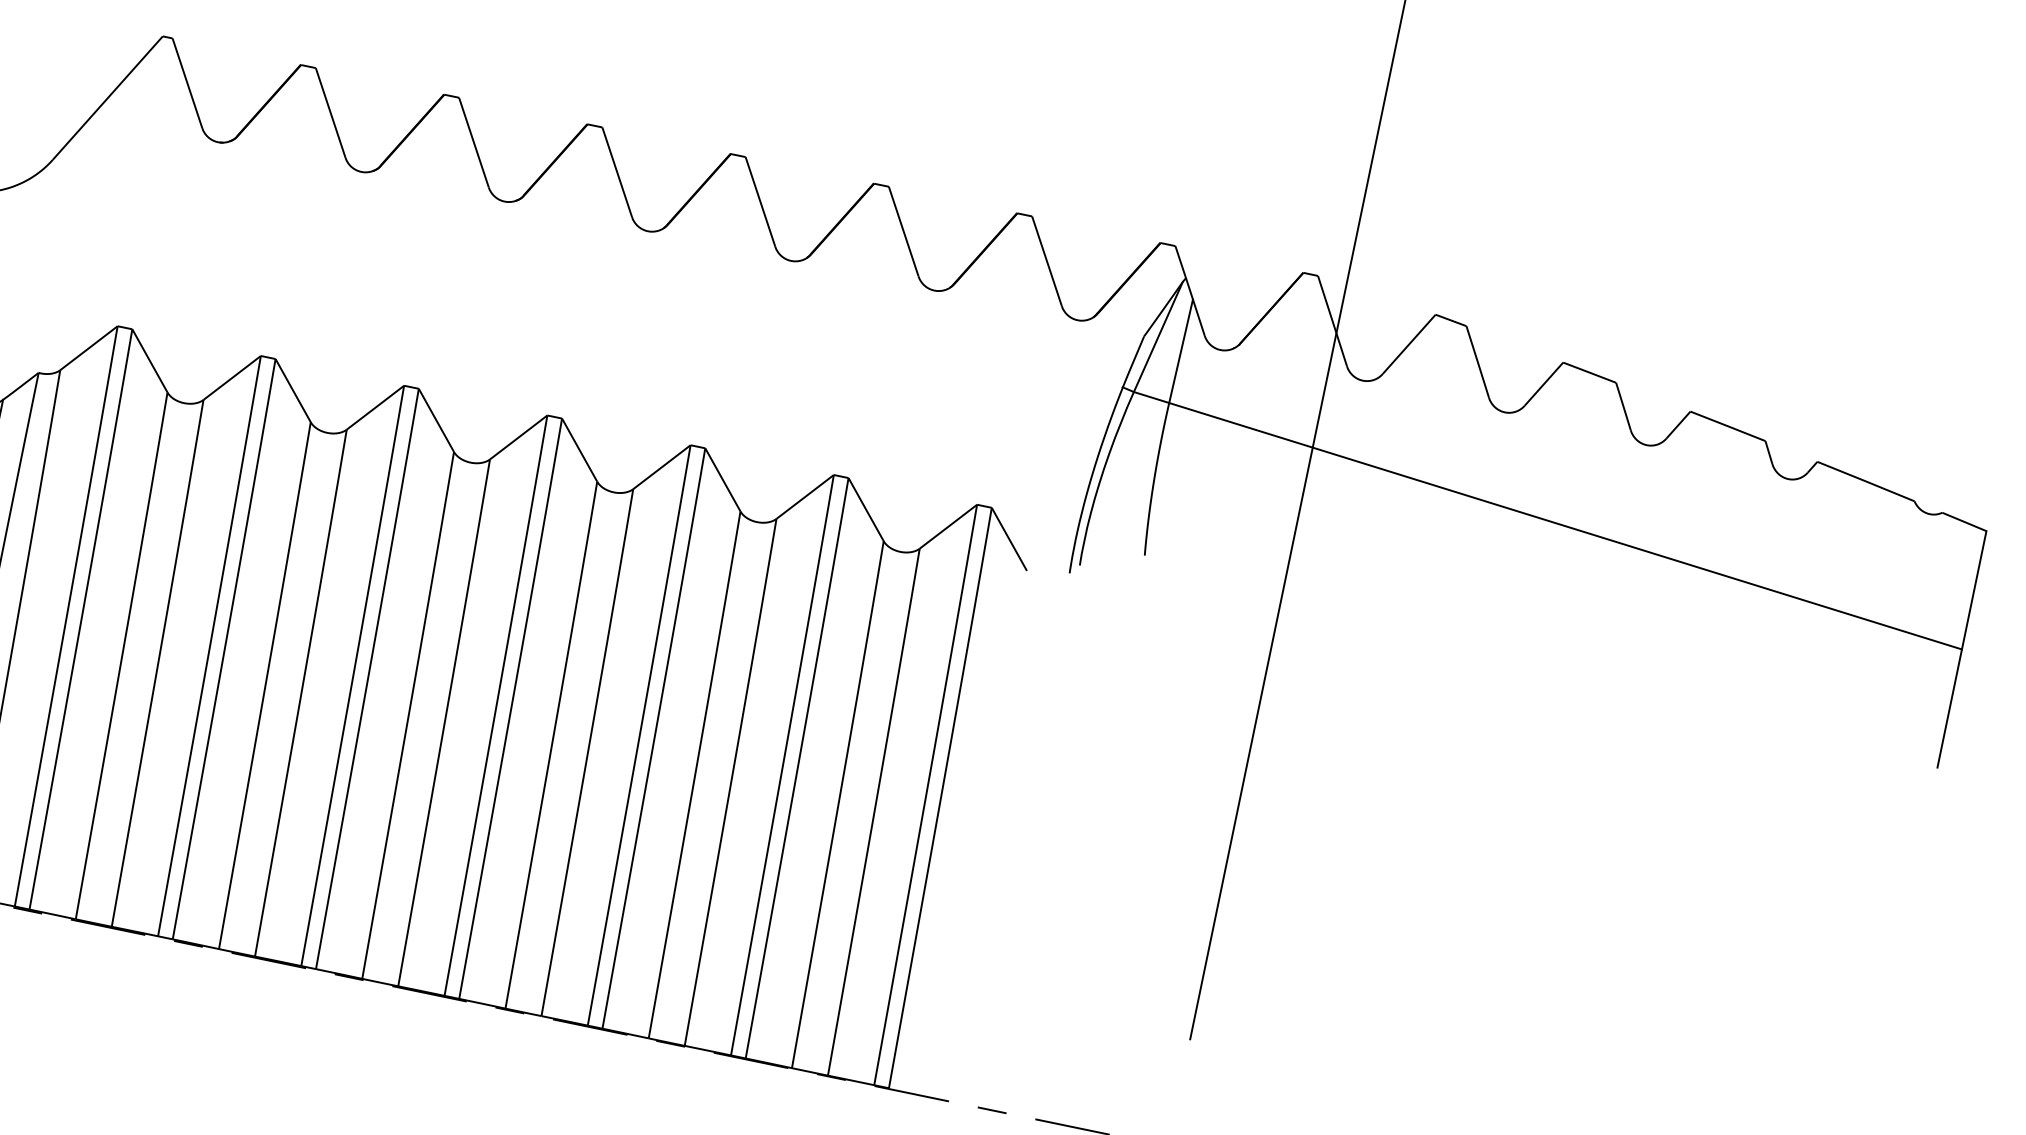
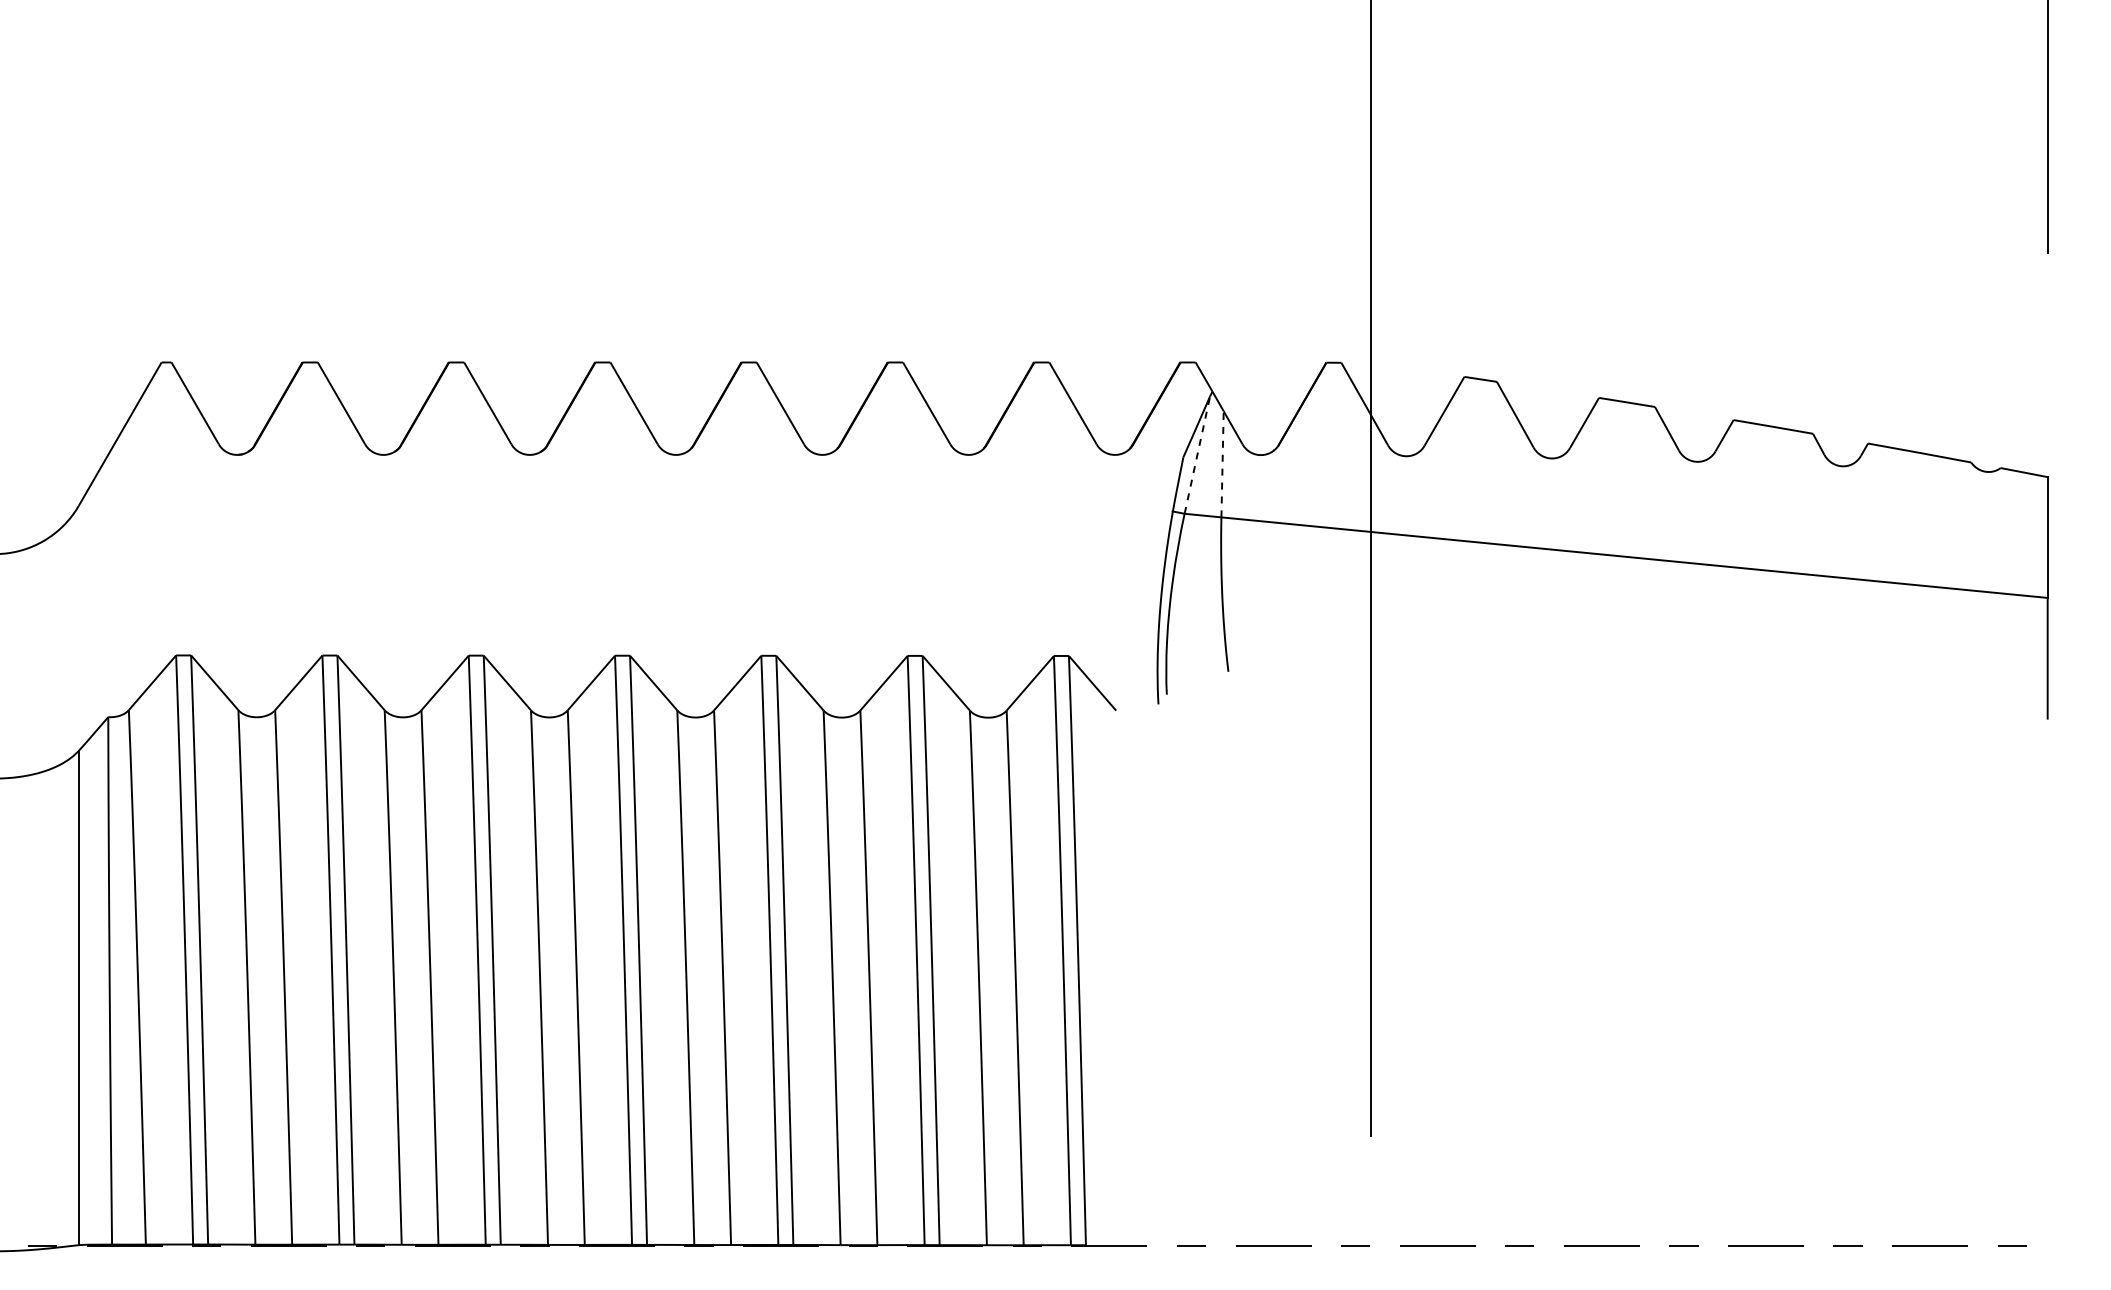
line: (1158, 336) -> (1197, 454), solid -> dashed
line: (1181, 350) -> (1222, 463), solid -> dashed

